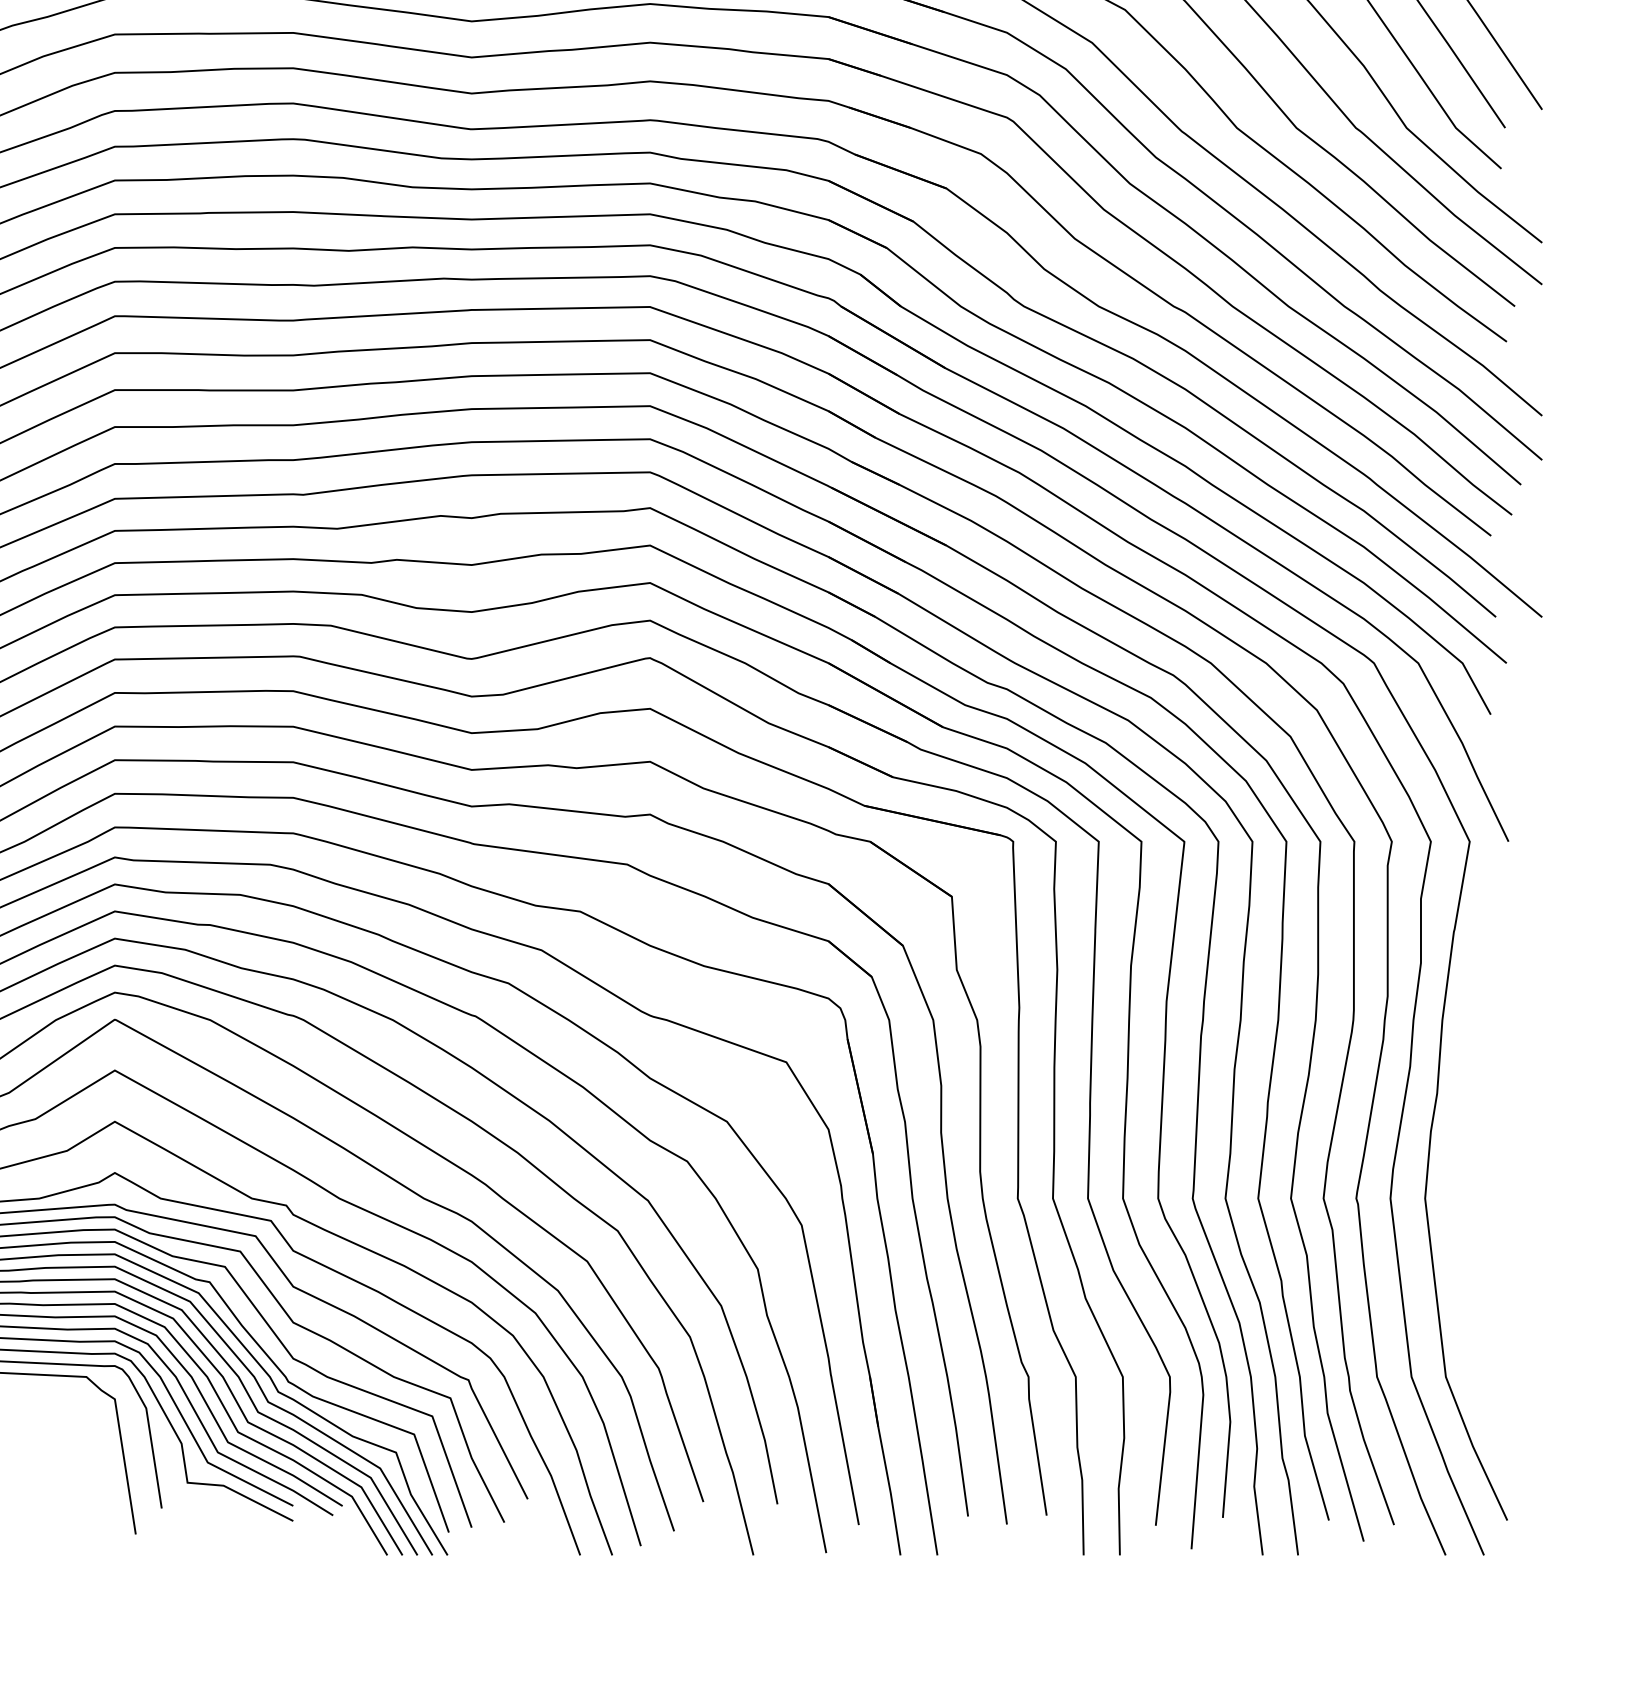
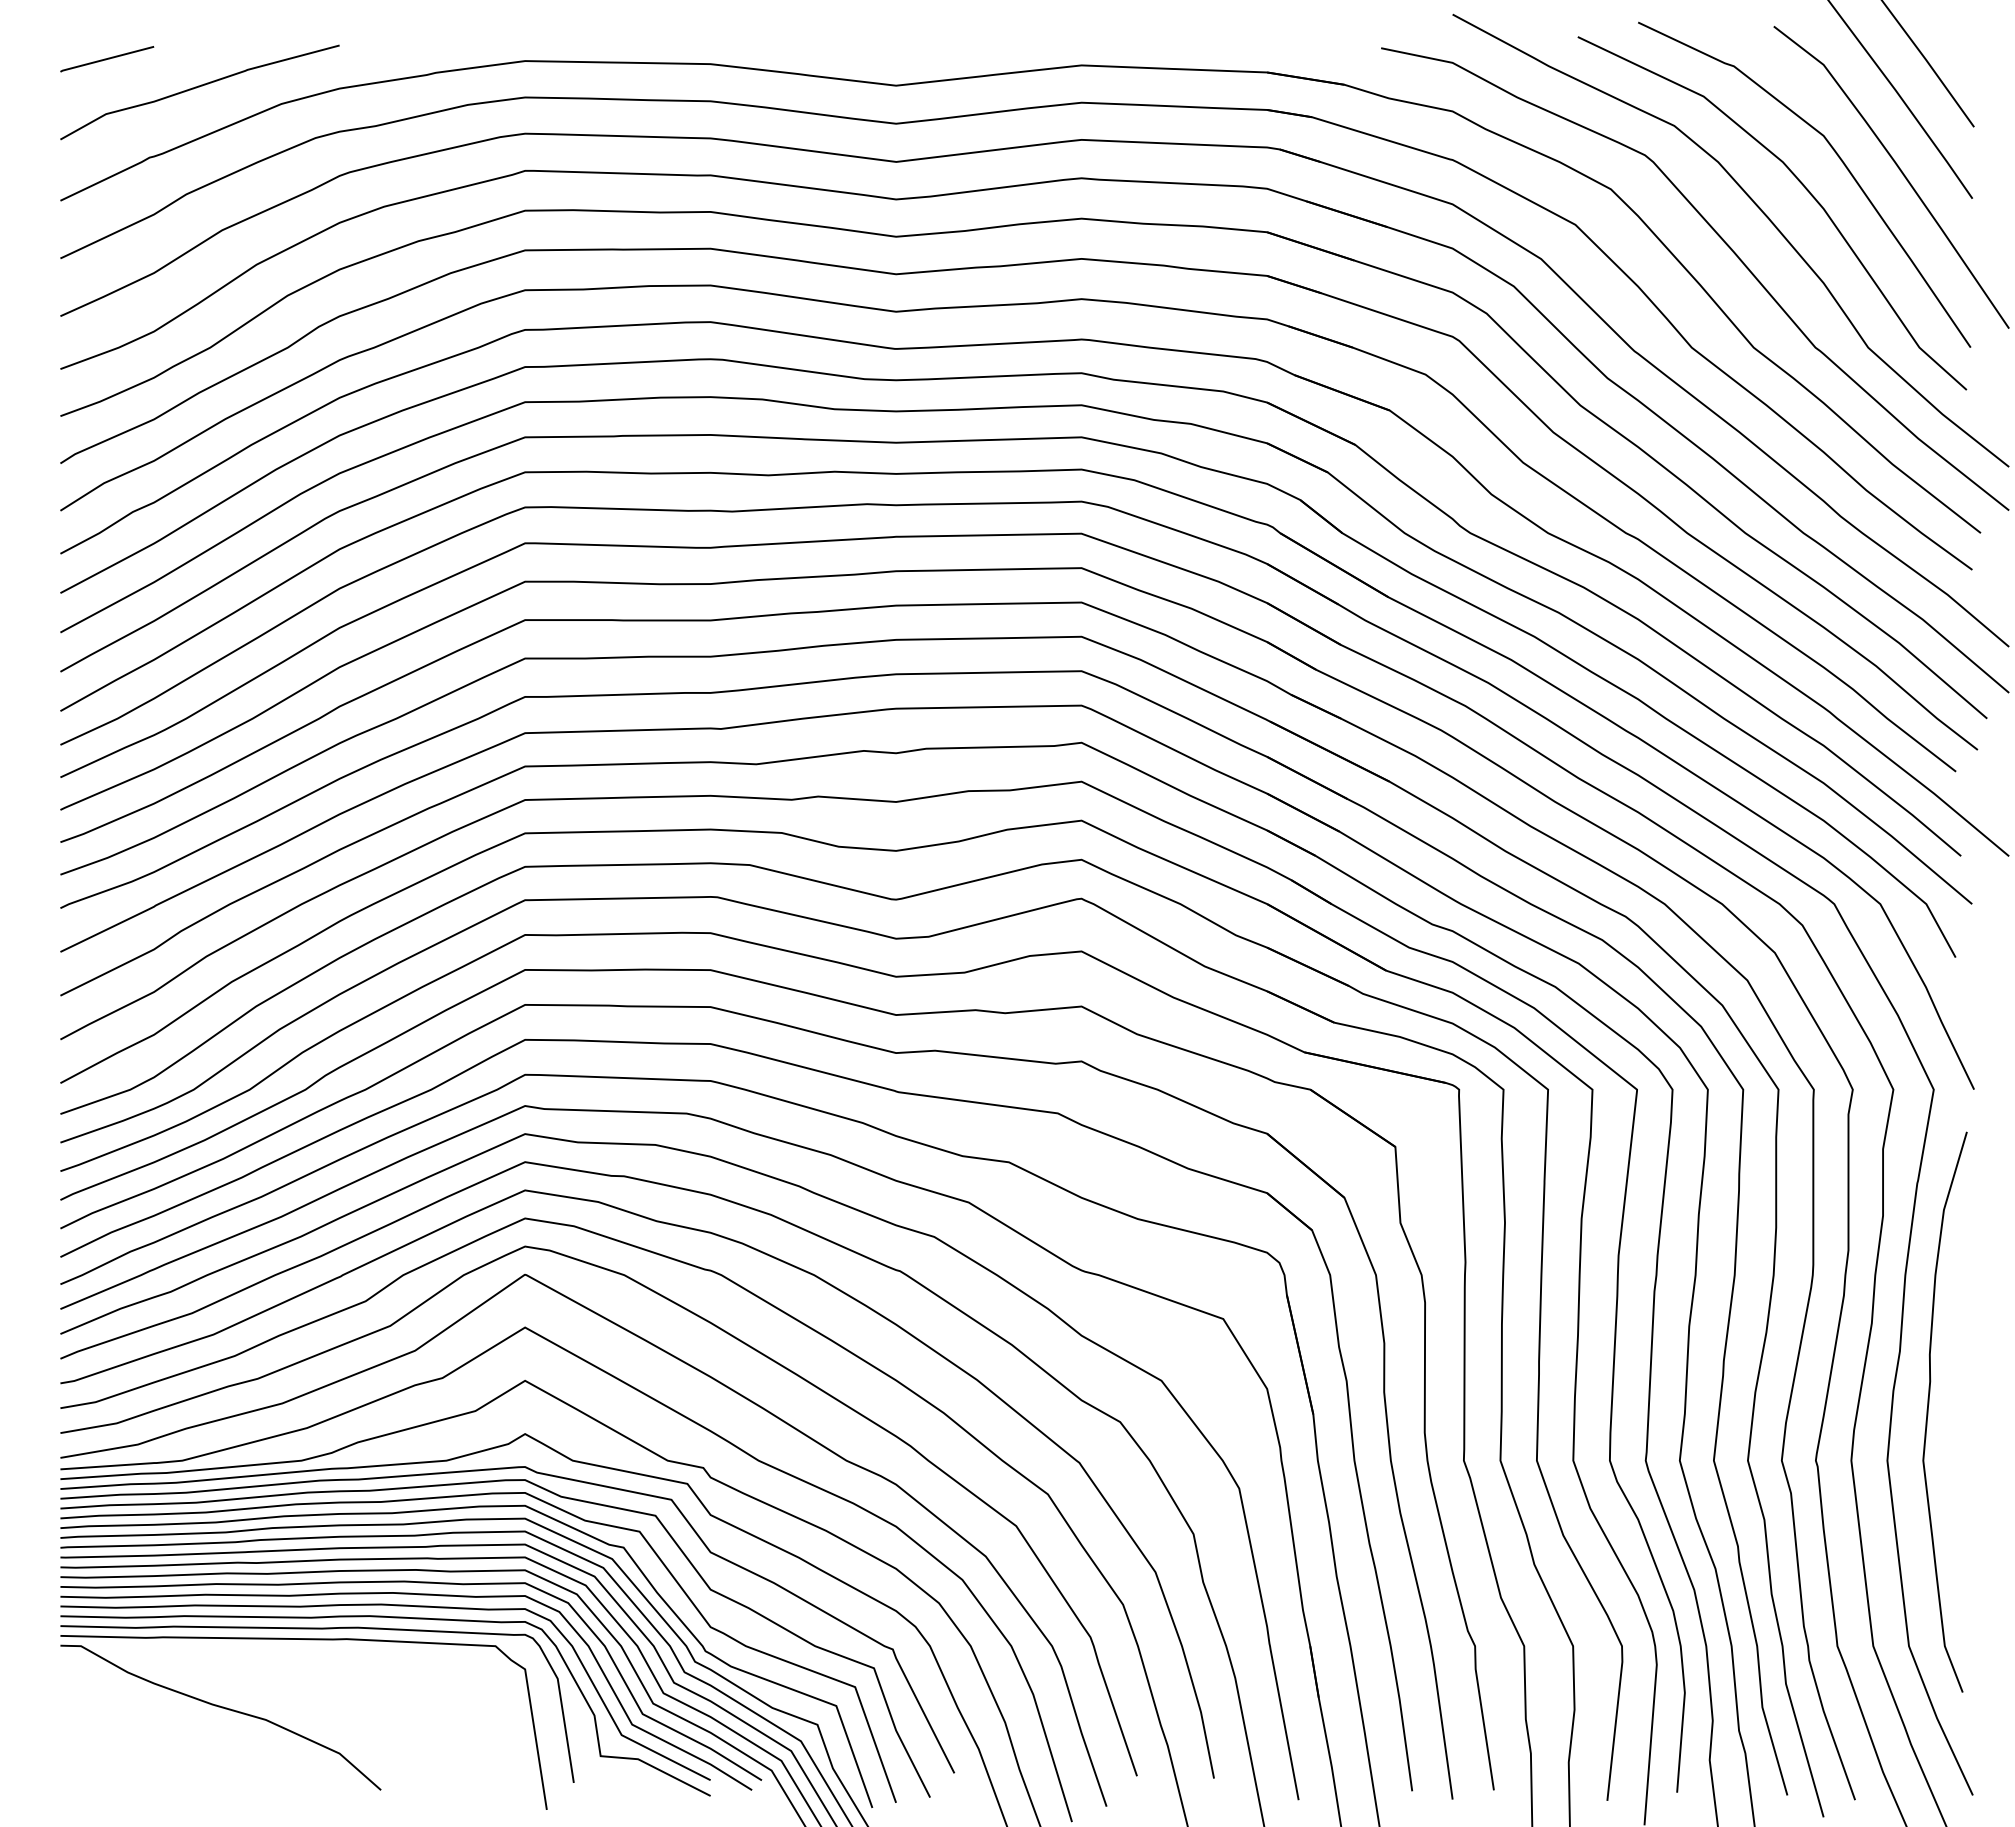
curve: (1464, 1151) -> (1928, 1411), added

